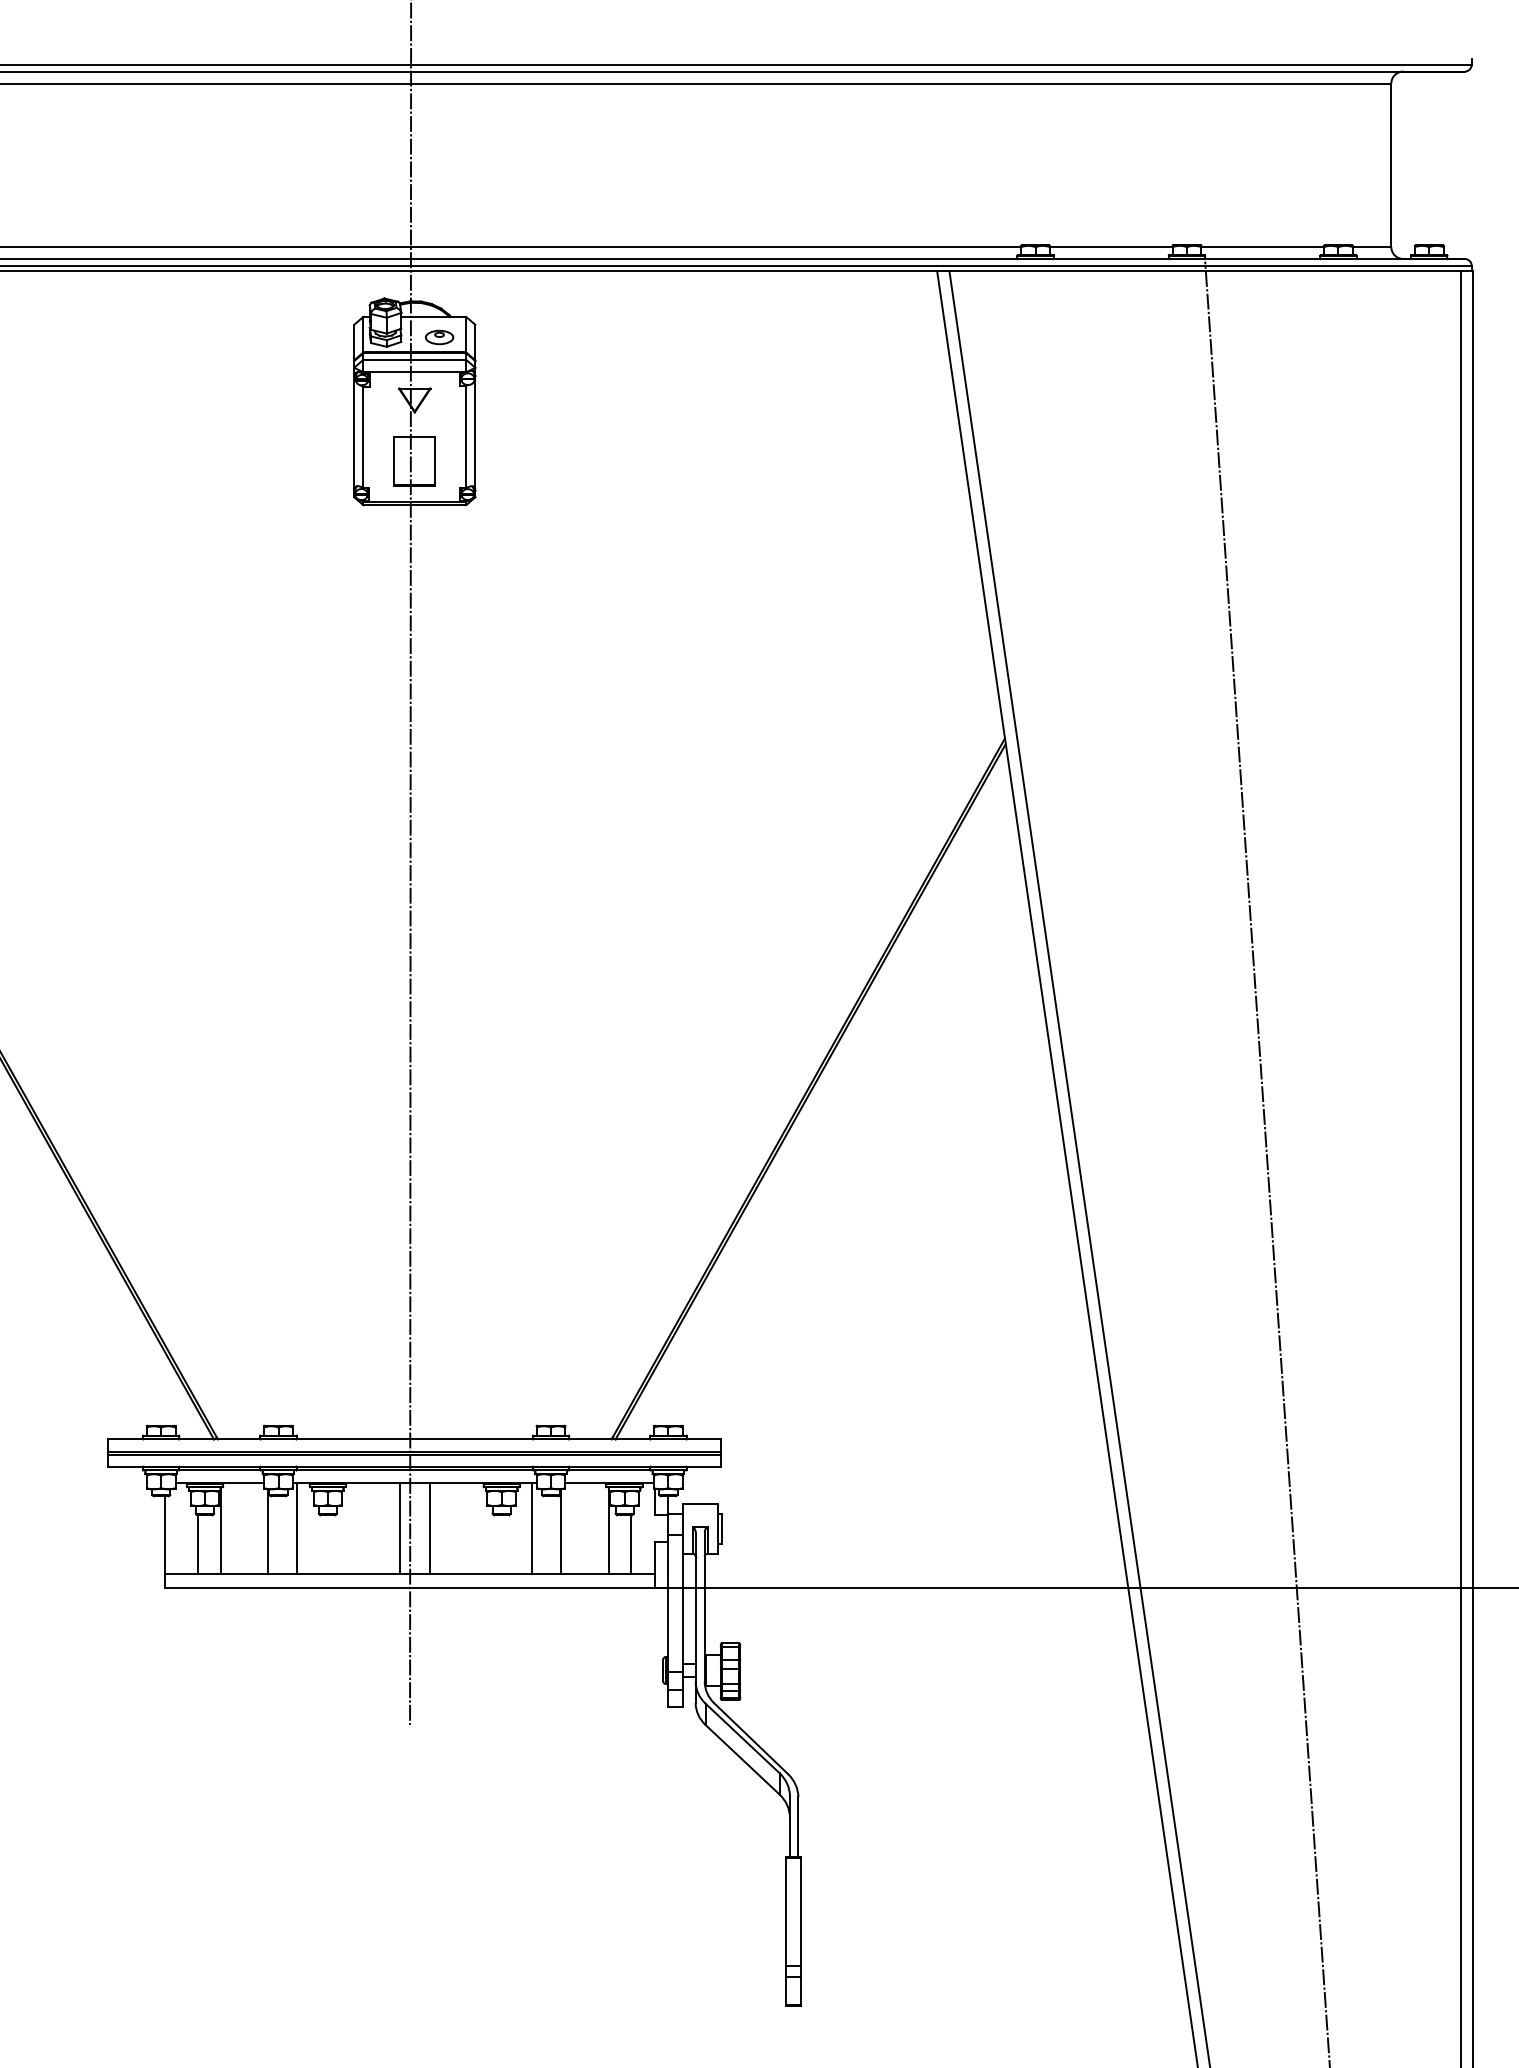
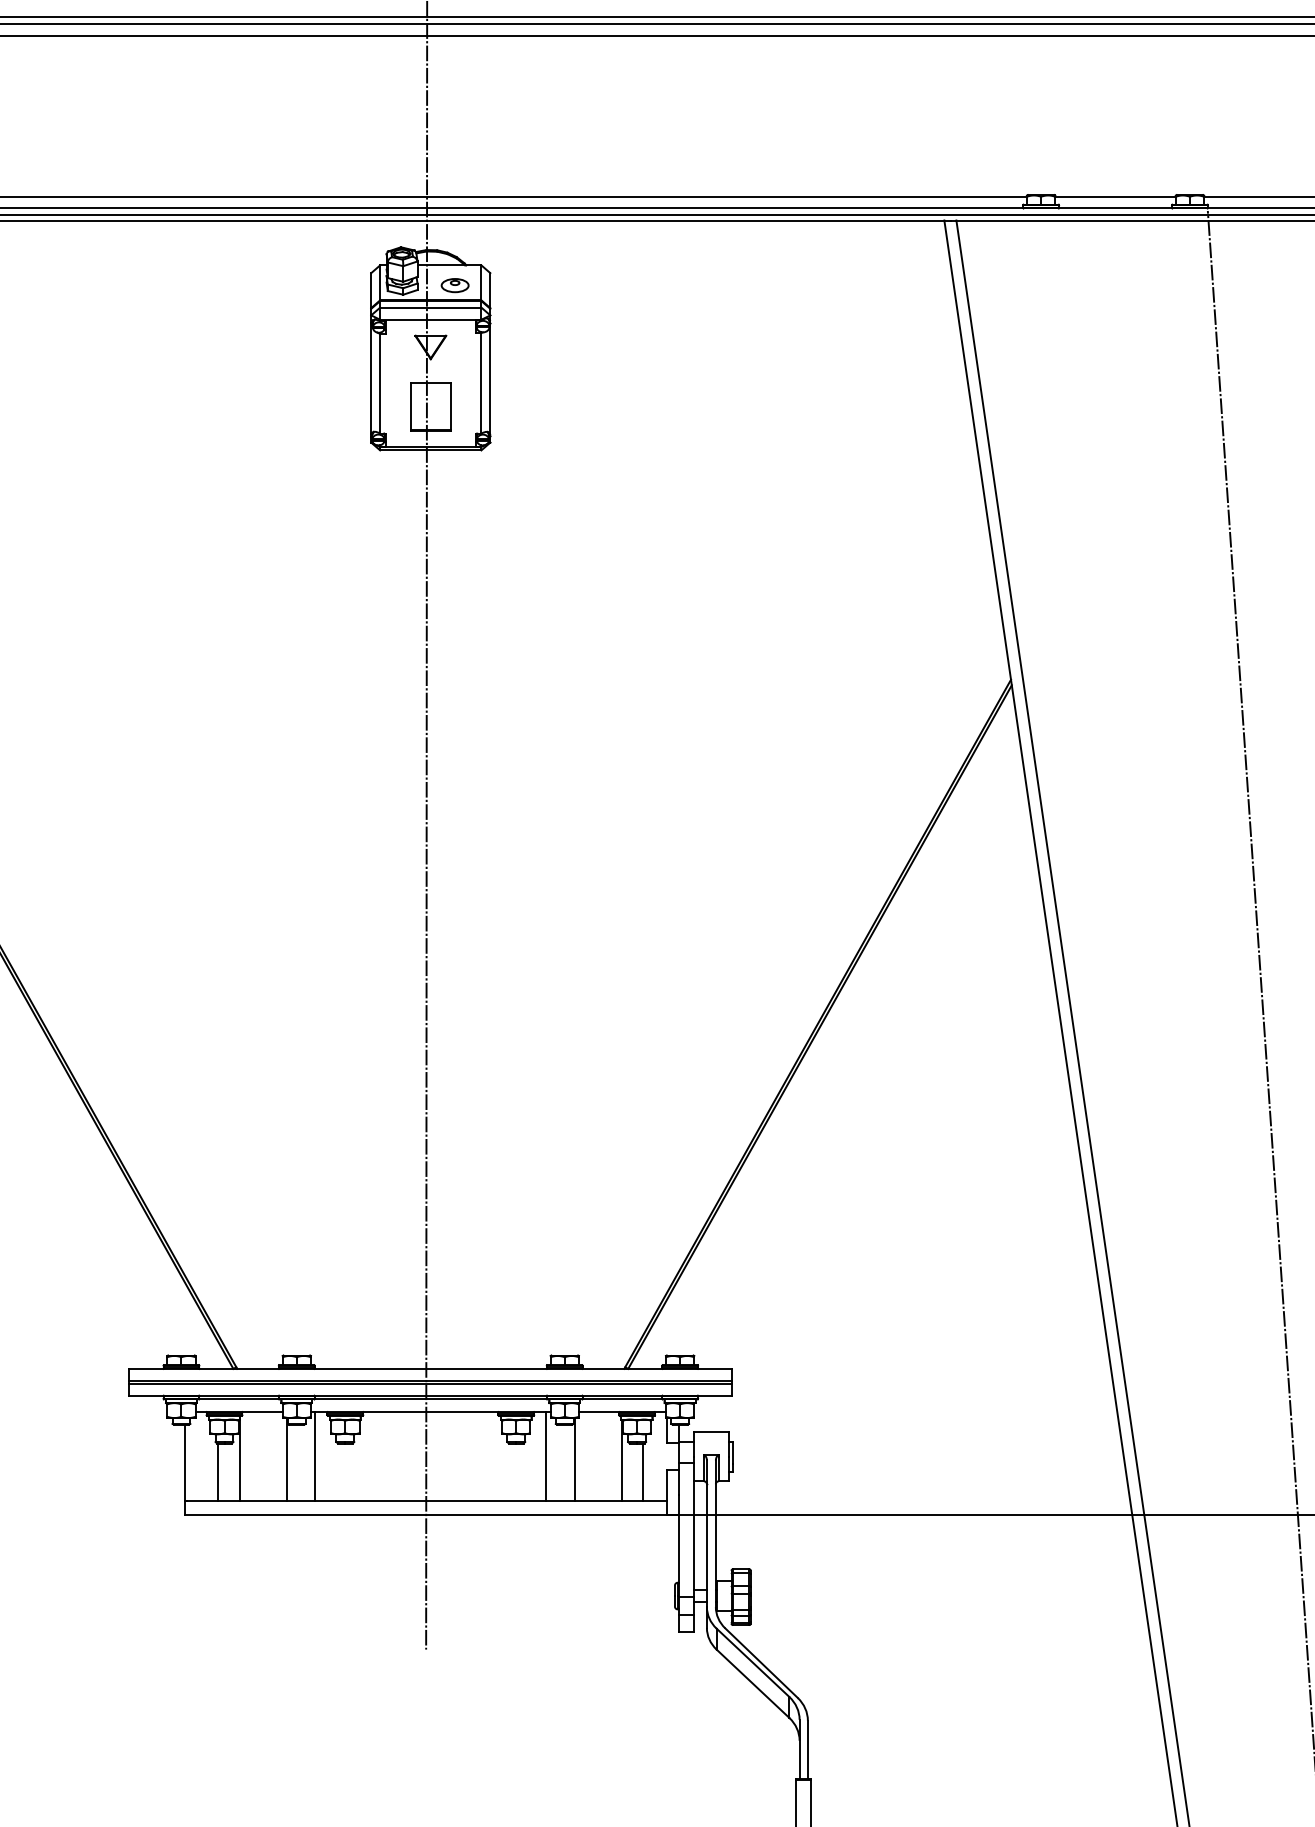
line: (399, 1528) -> (415, 1456), removed
line: (429, 1528) -> (445, 1456), removed

